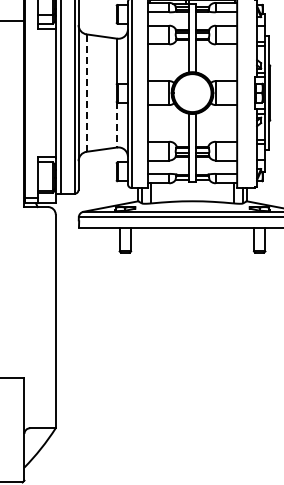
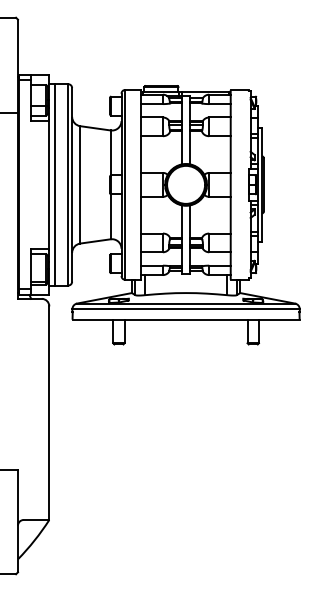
line: (86, 92) -> (80, 184), dashed -> solid
line: (116, 124) -> (110, 216), dashed -> solid

